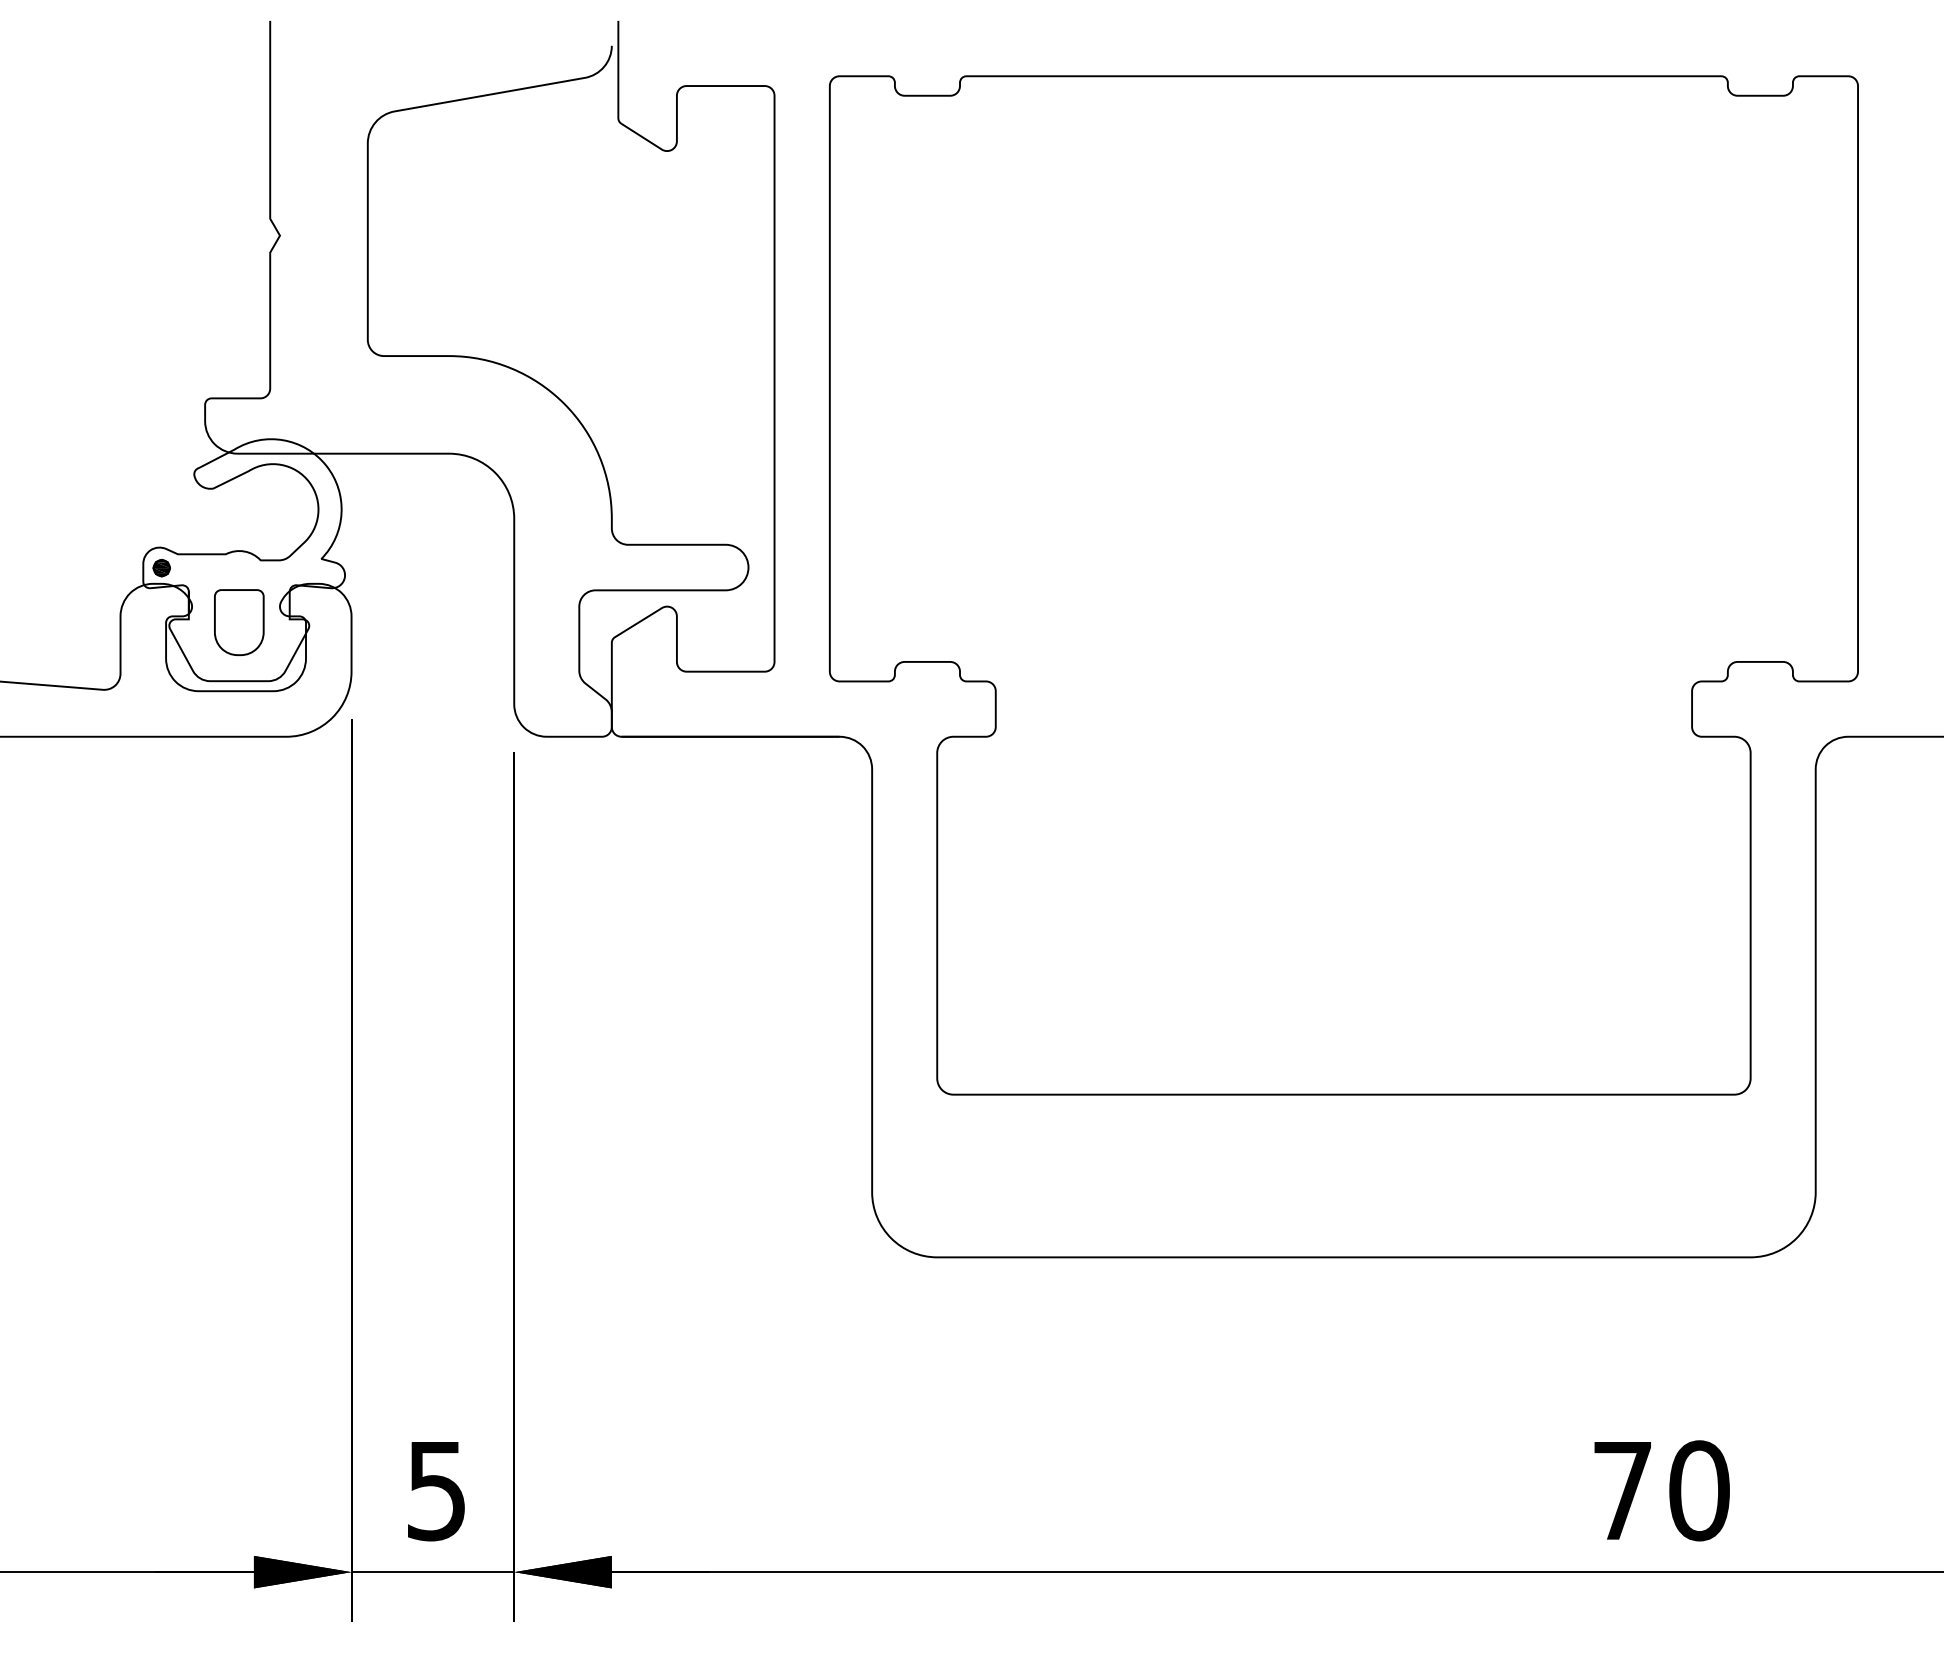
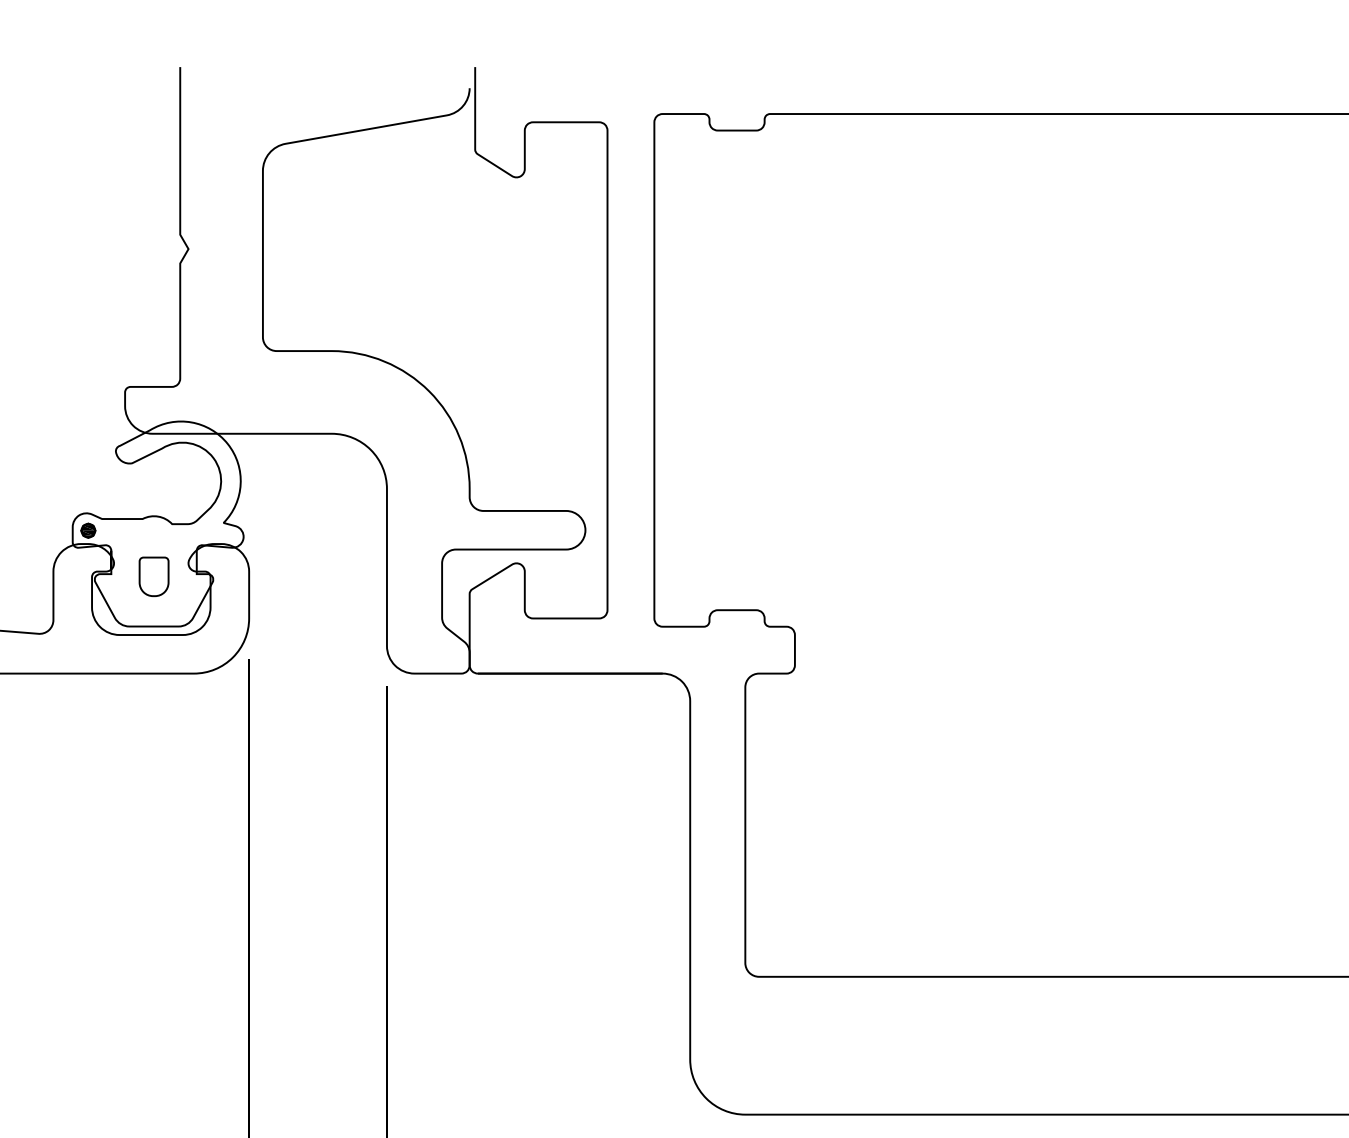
part: (239, 622) -> (154, 576), size x0.7

